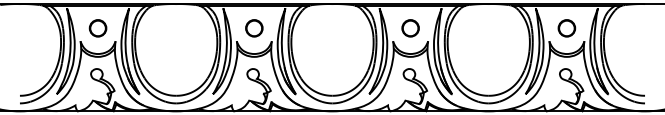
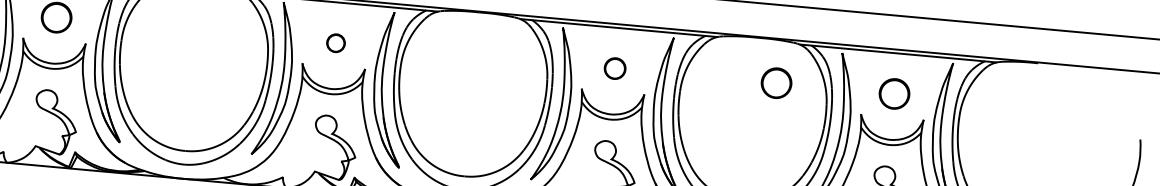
circle: (254, 28) -> (336, 43), size x0.6
circle: (410, 28) -> (614, 68), size x0.7
part: (500, 28) -> (775, 83), added

